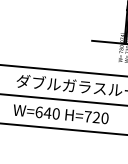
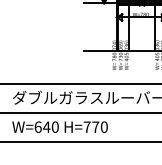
text: (96, 116) -> (95, 126), H=720 -> H=770

